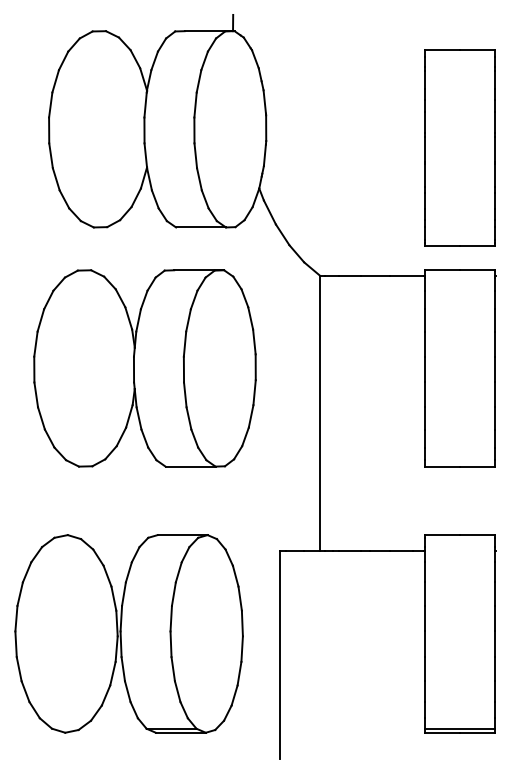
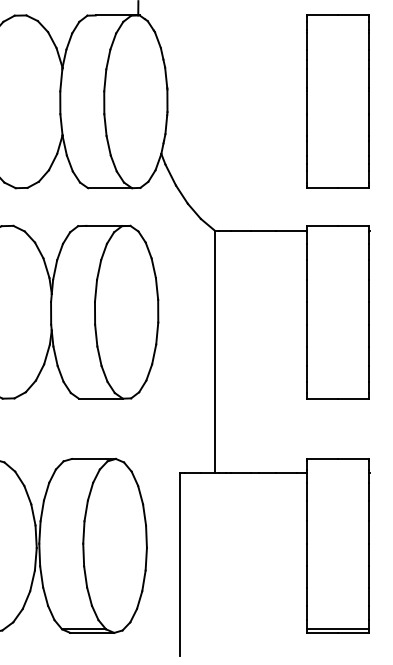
part: (459, 147) -> (337, 101), moved

